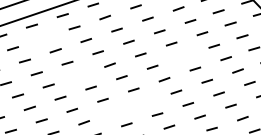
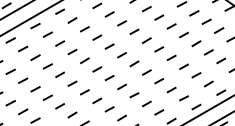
line: (44, 37) -> (23, 48), added
line: (183, 56) -> (146, 40), added
line: (78, 74) -> (59, 74), added
line: (145, 101) -> (121, 86), added
line: (115, 112) -> (97, 100), added

